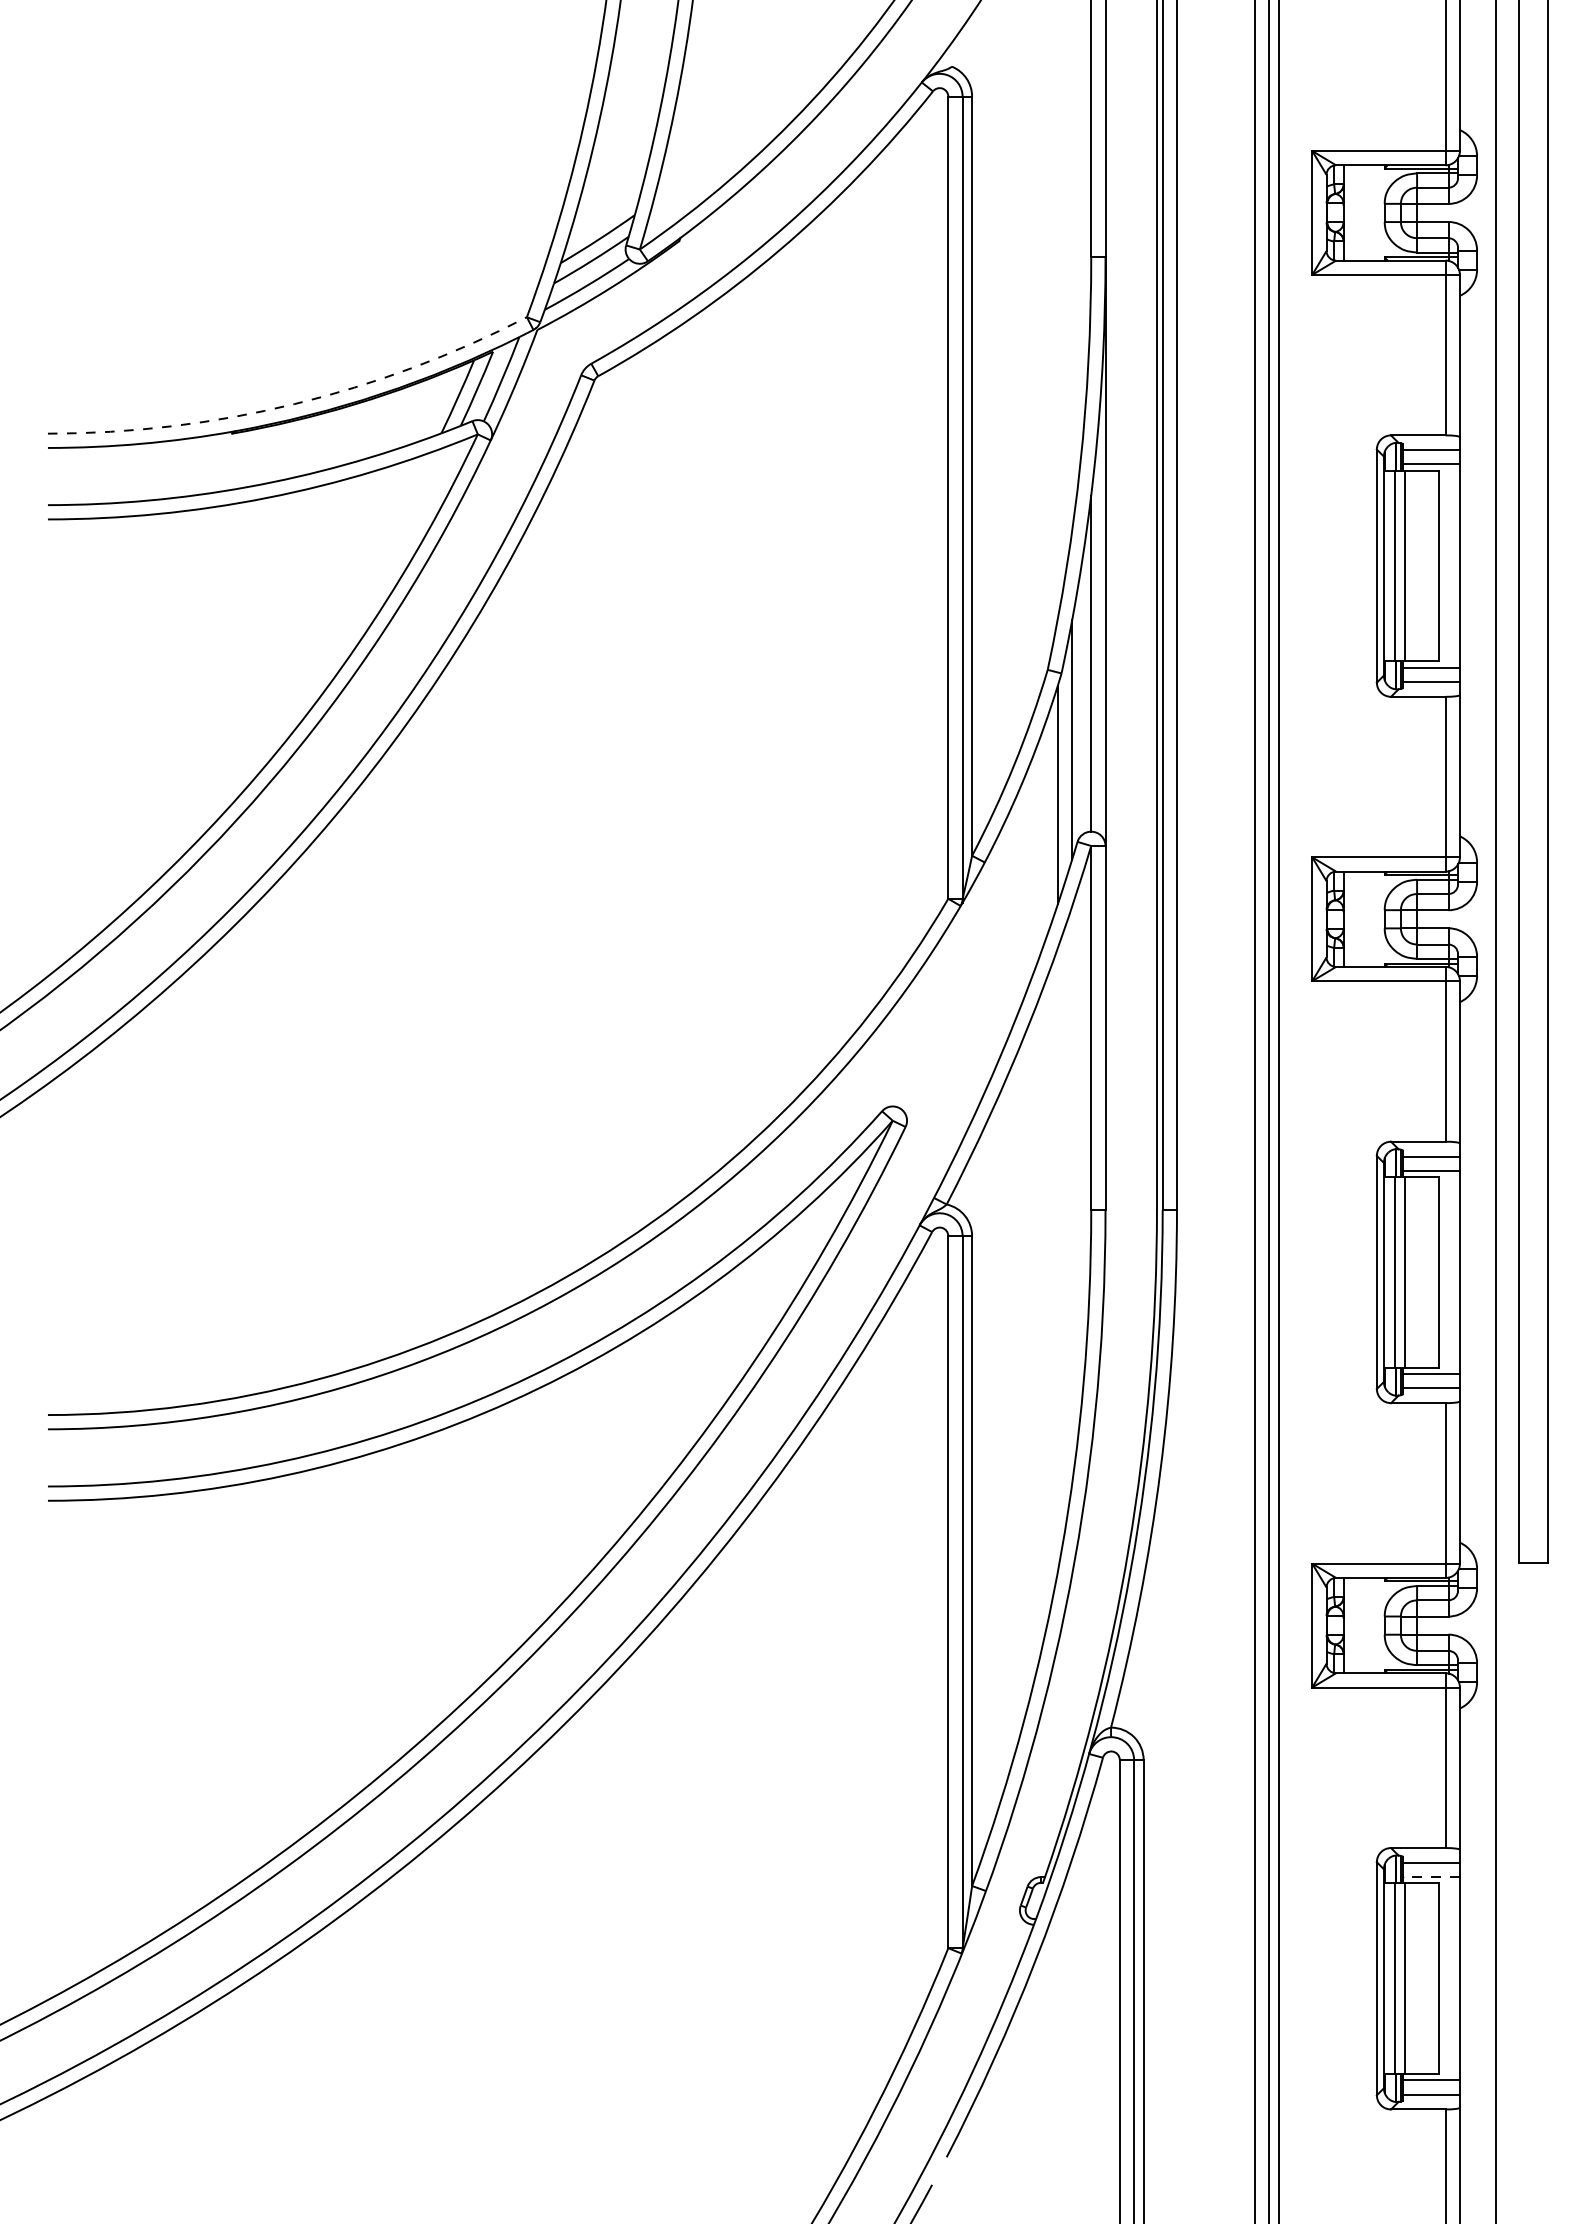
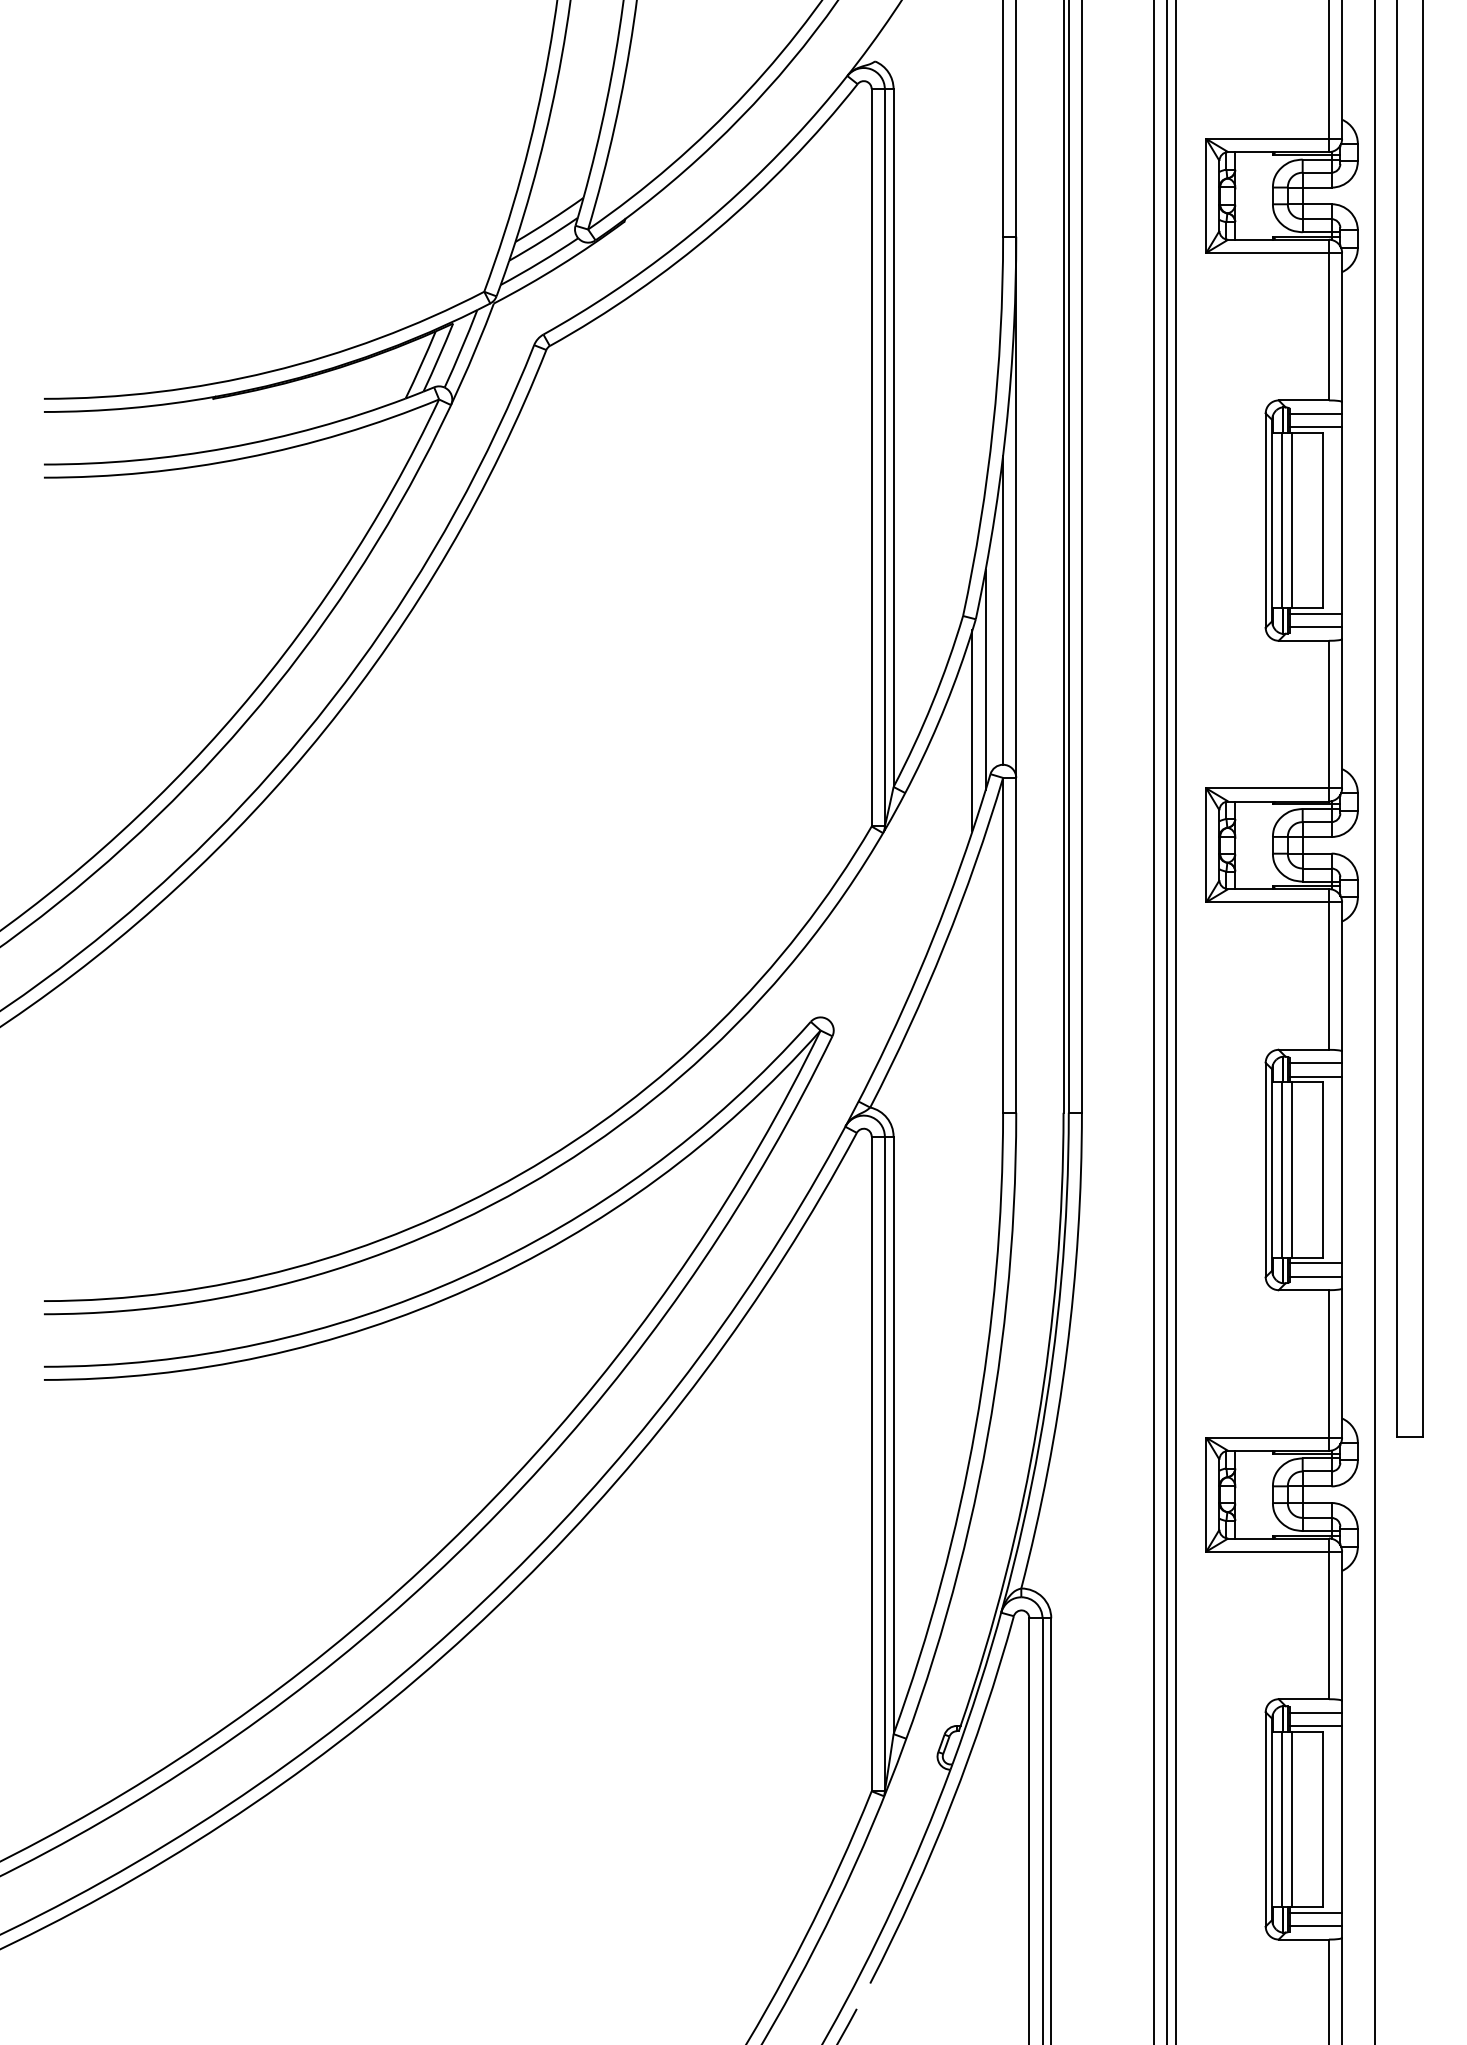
arc: (294, 404) -> (270, 372), dashed -> solid
line: (1431, 1877) -> (1315, 1726), dashed -> solid

